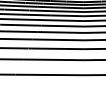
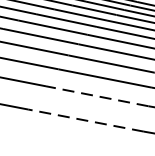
line: (53, 59) -> (97, 95), solid -> dashed
line: (49, 74) -> (85, 119), solid -> dashed

